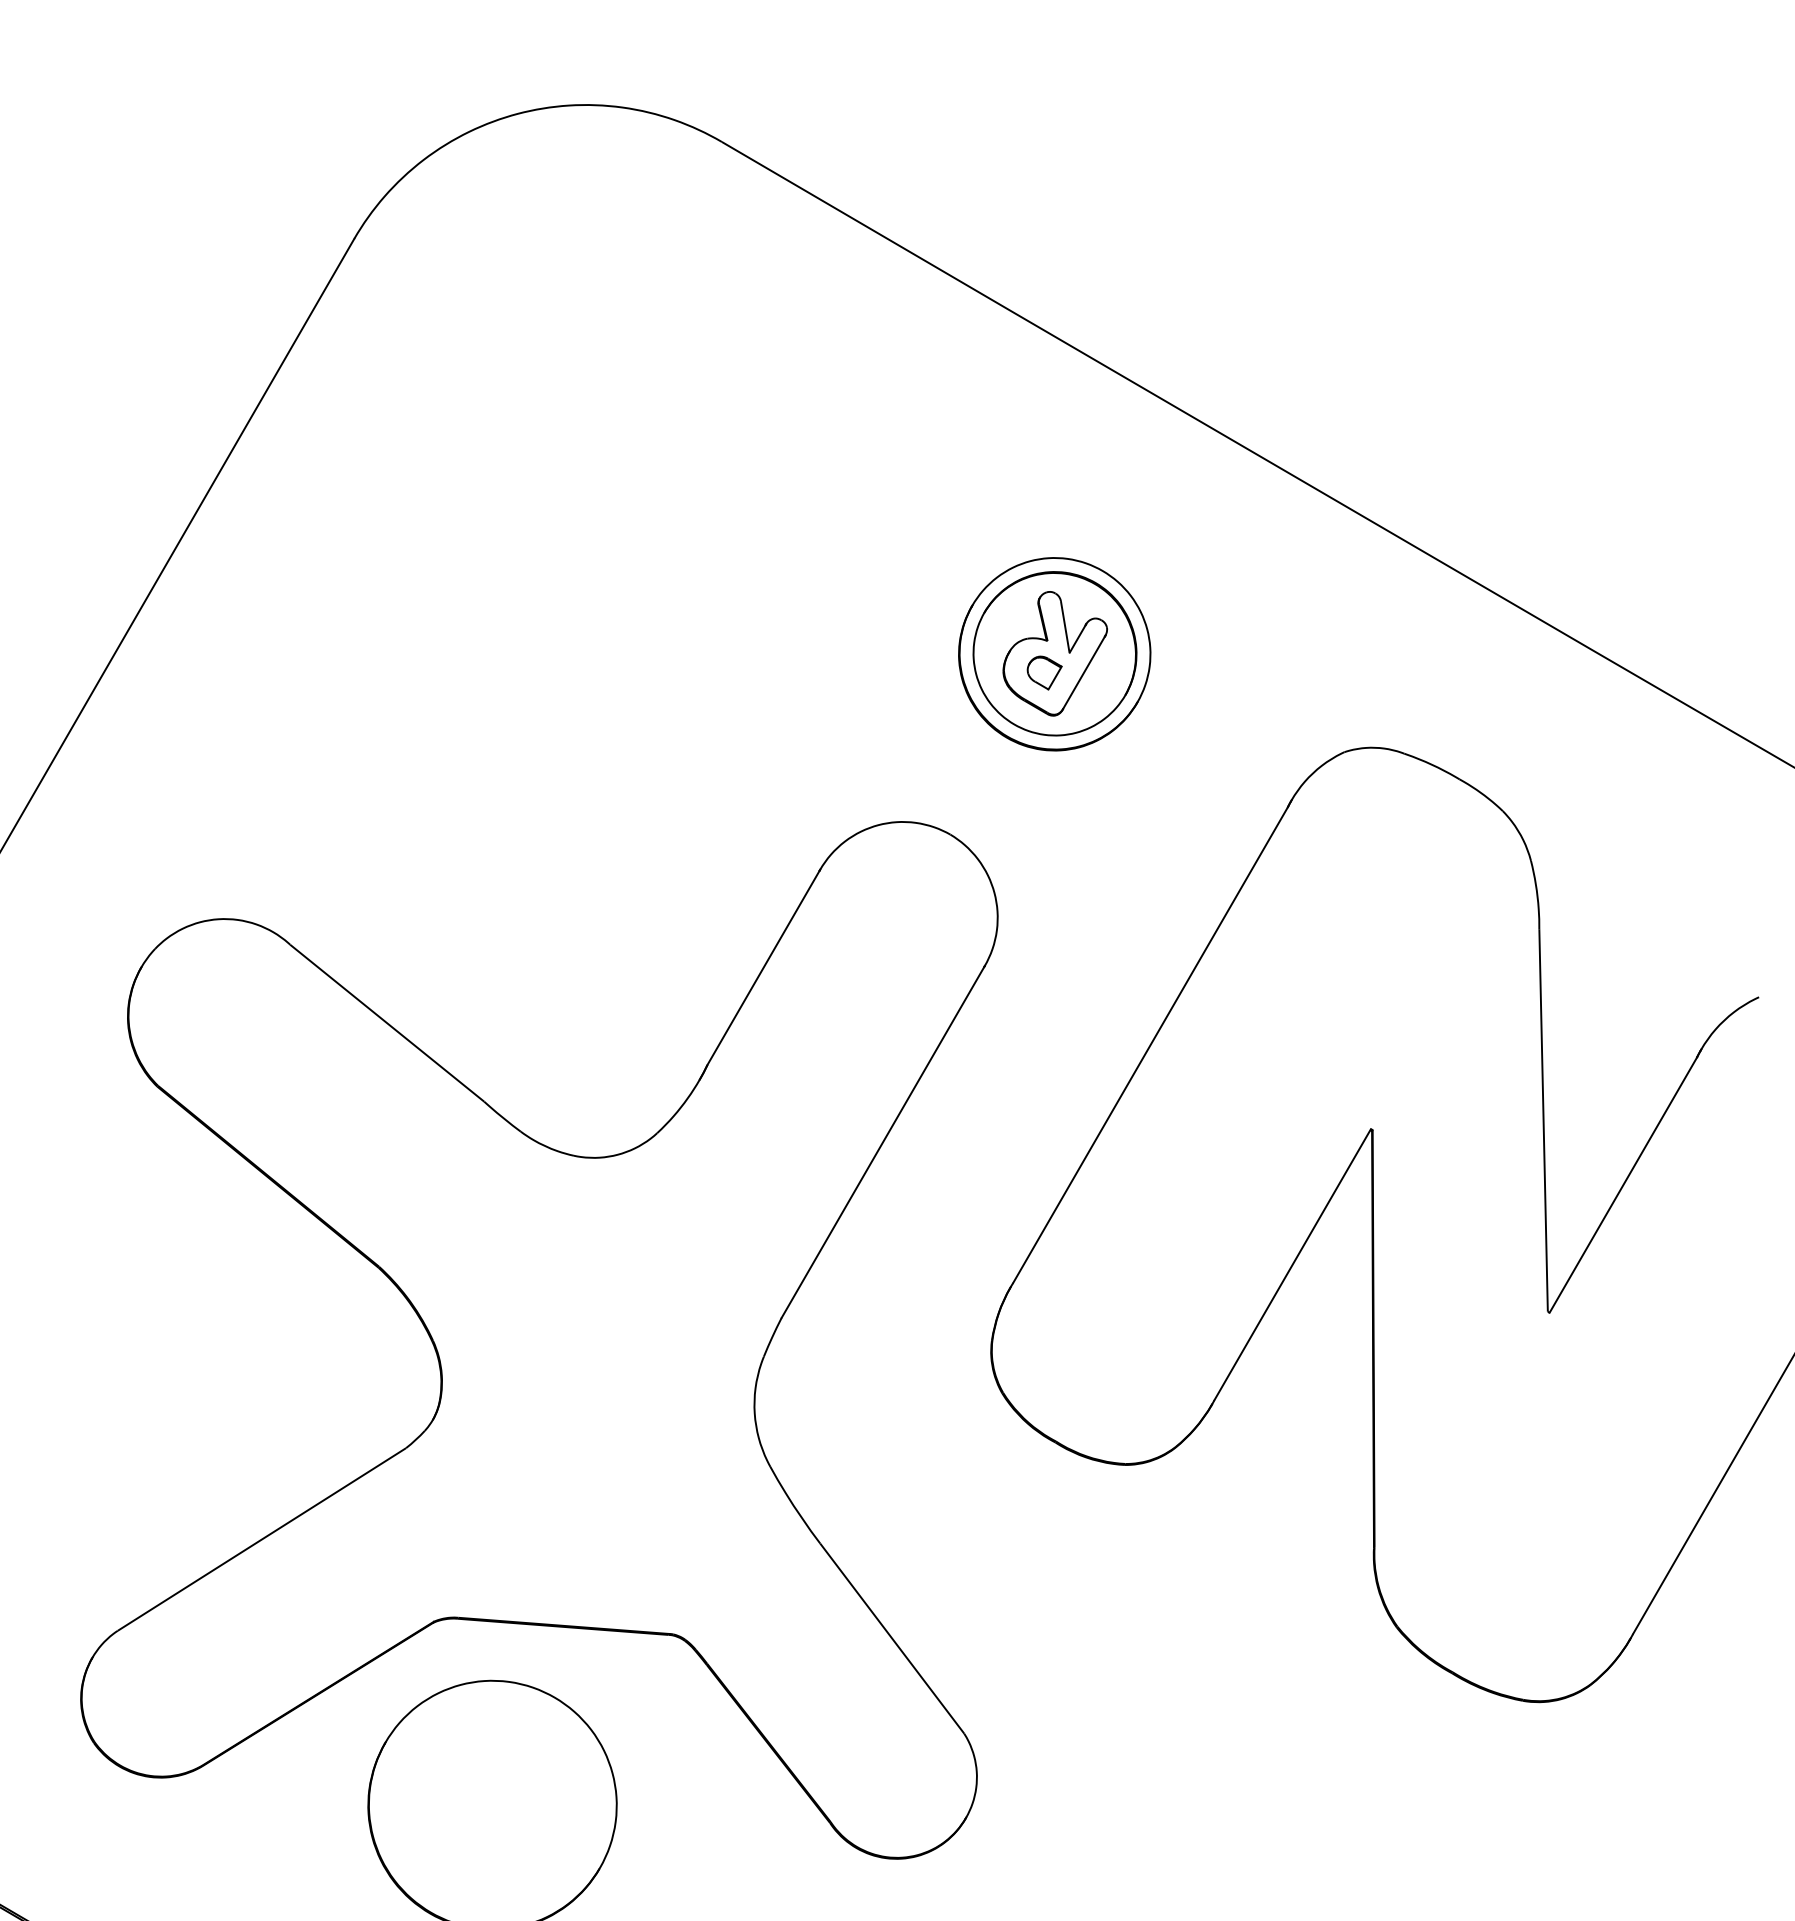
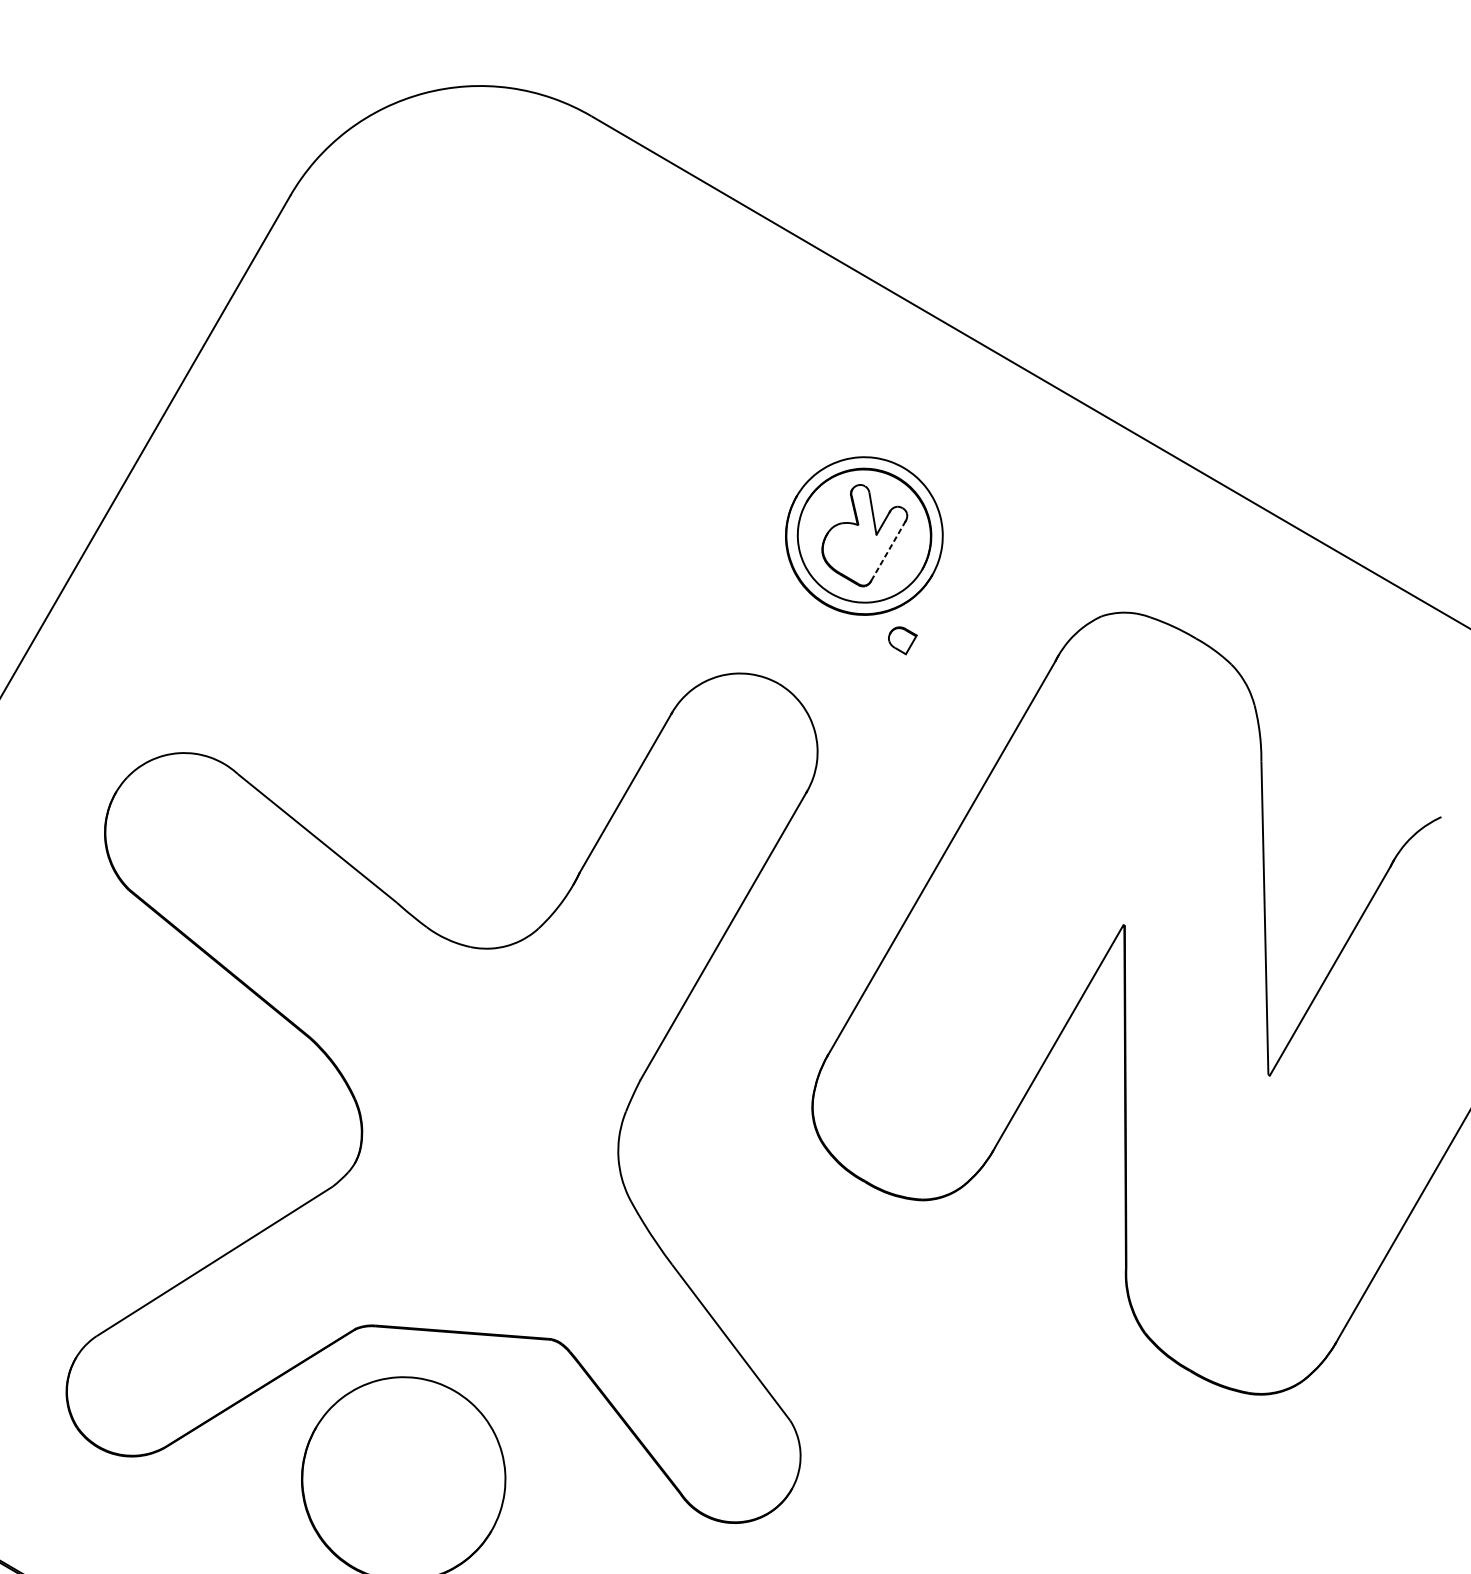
part: (1044, 672) -> (902, 640), moved
line: (1084, 672) -> (888, 551), solid -> dashed

